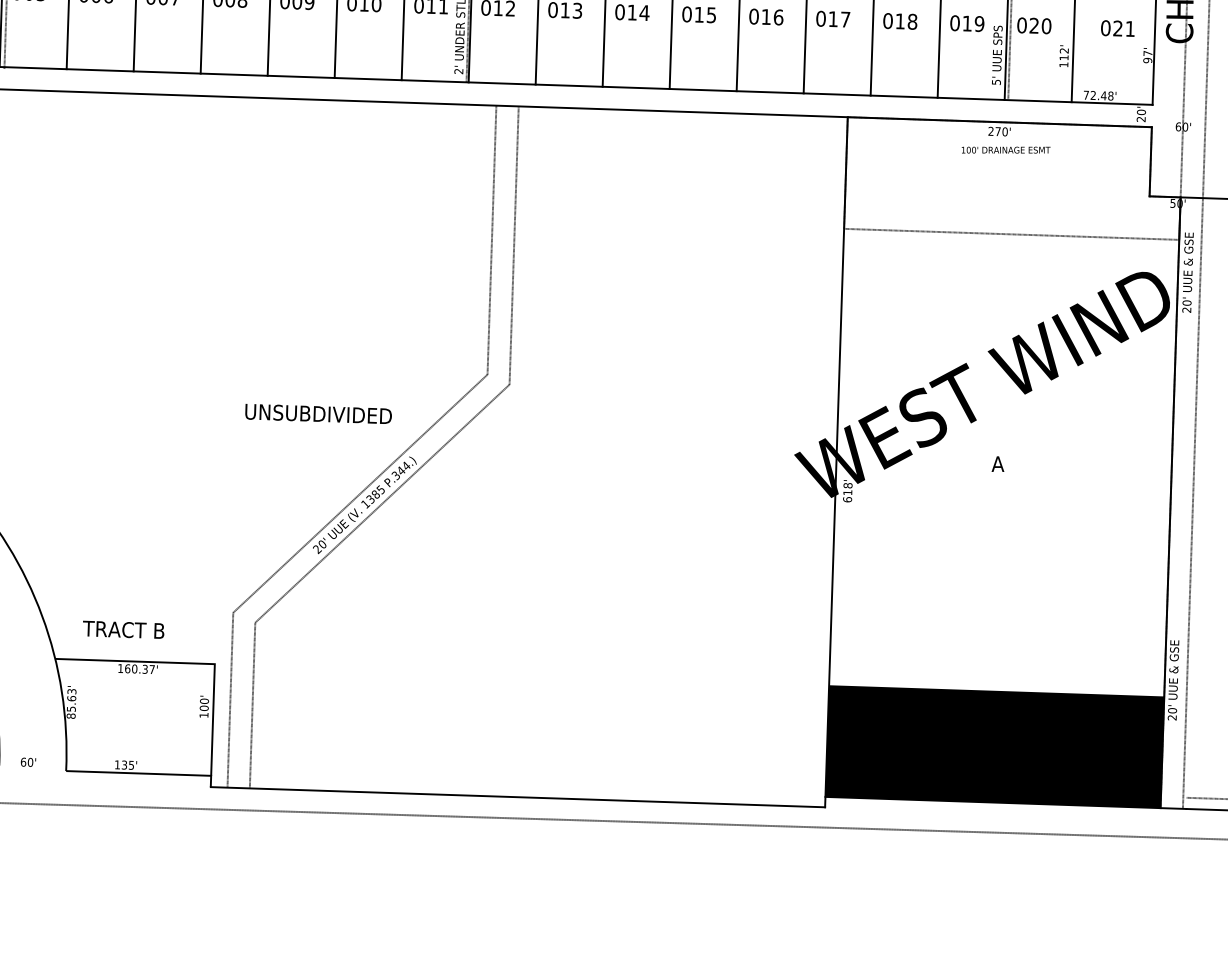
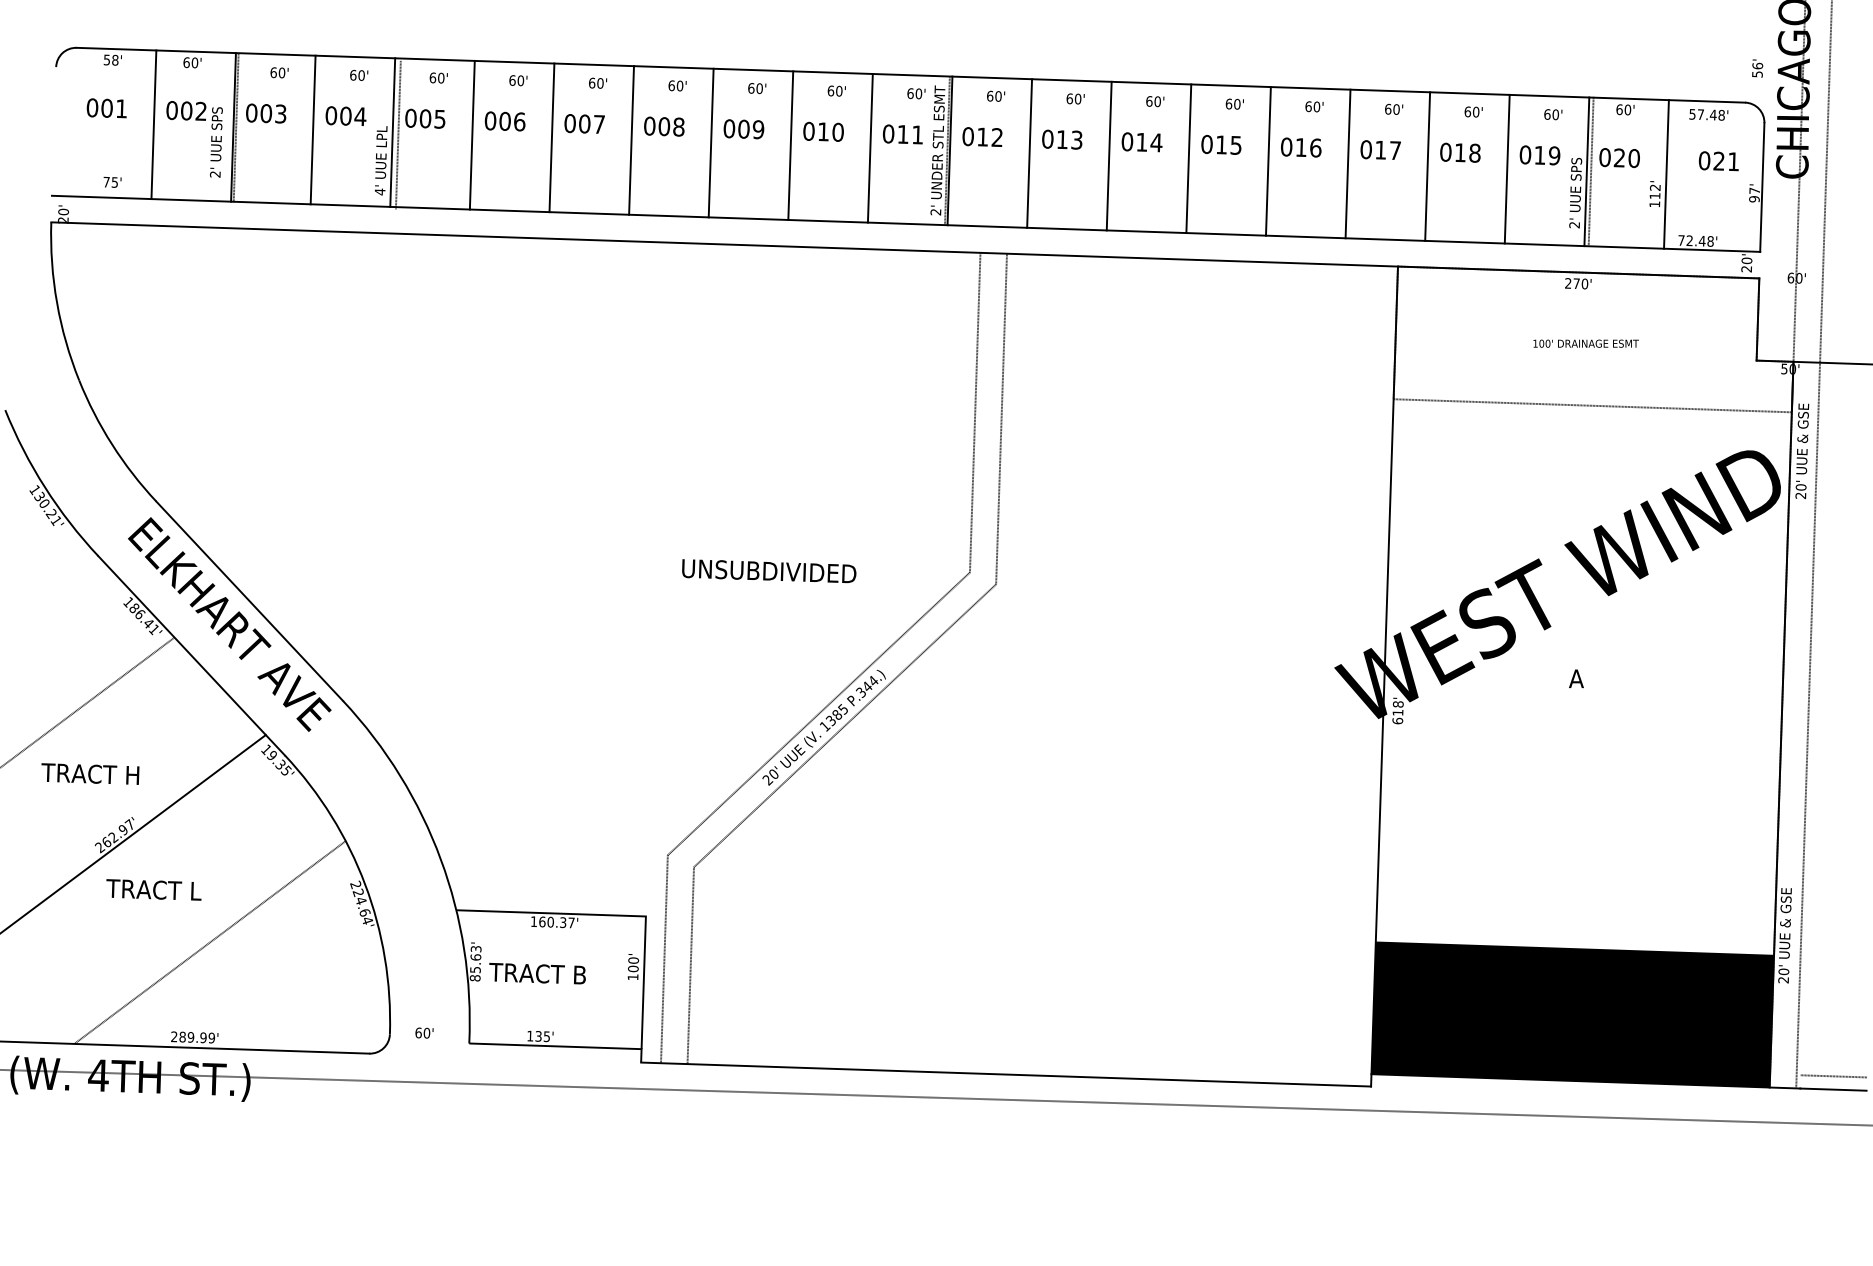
text: (996, 82) -> (1574, 225), 5' -> 2'
text: (1005, 149) -> (1585, 343), moved
text: (318, 414) -> (769, 571), moved
text: (123, 629) -> (537, 973), moved

